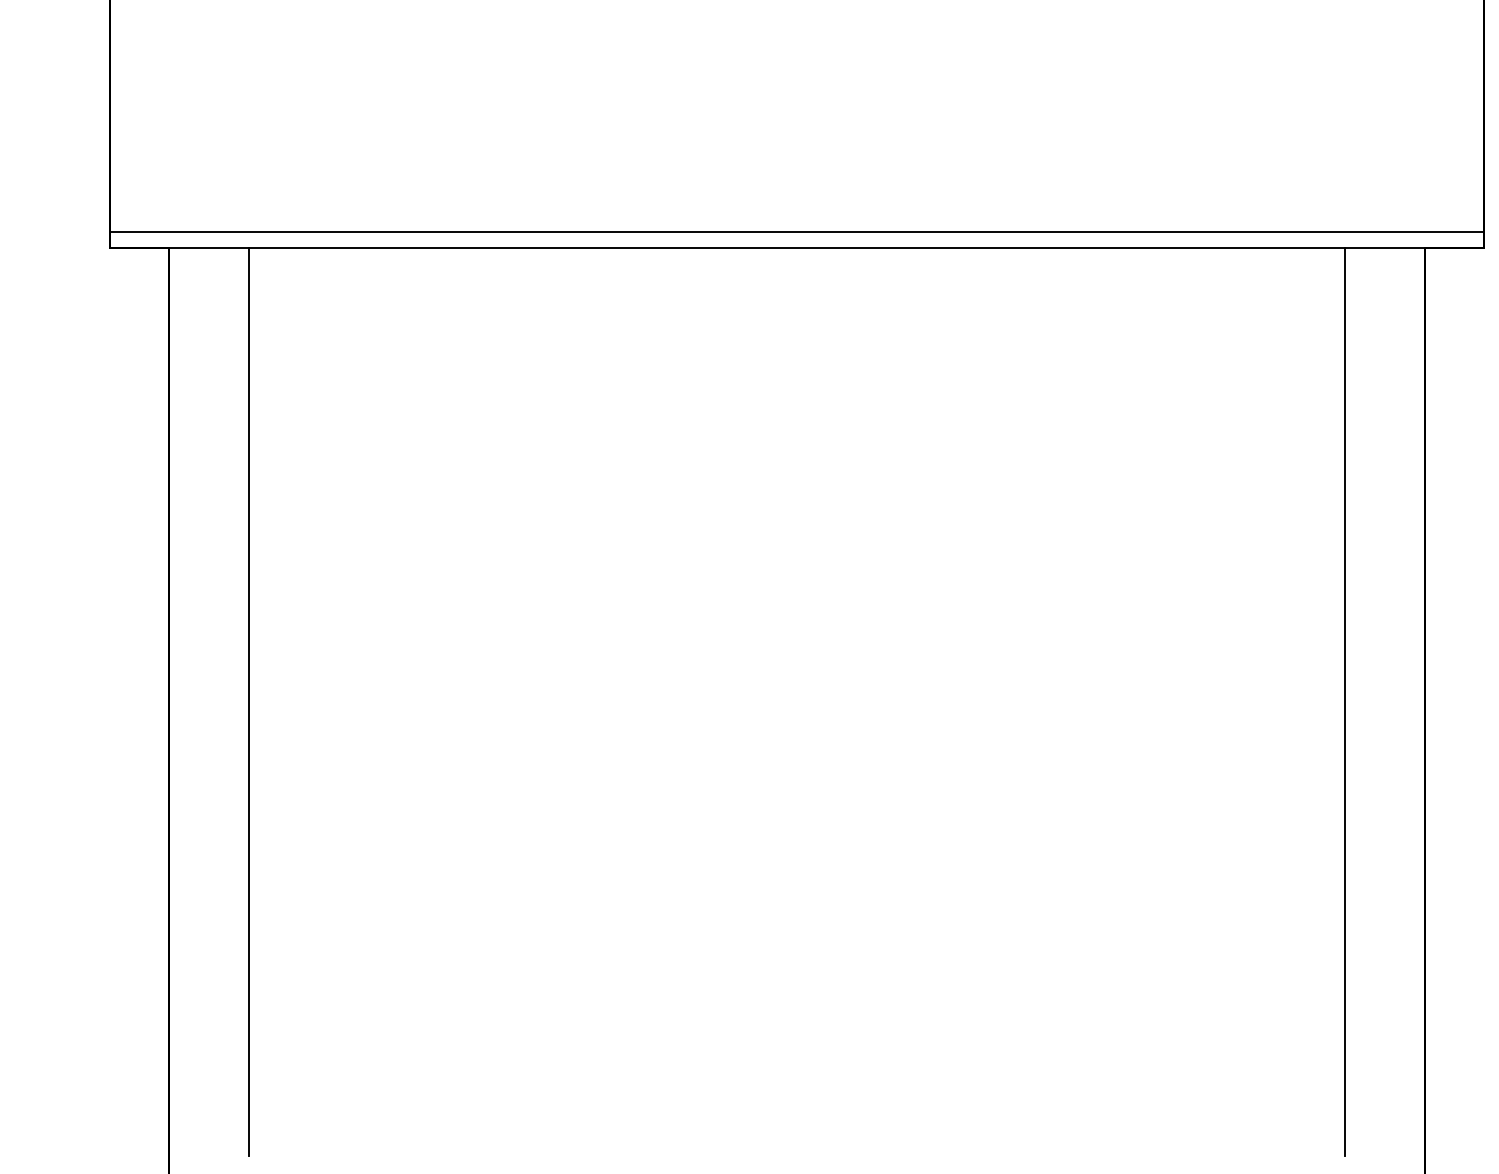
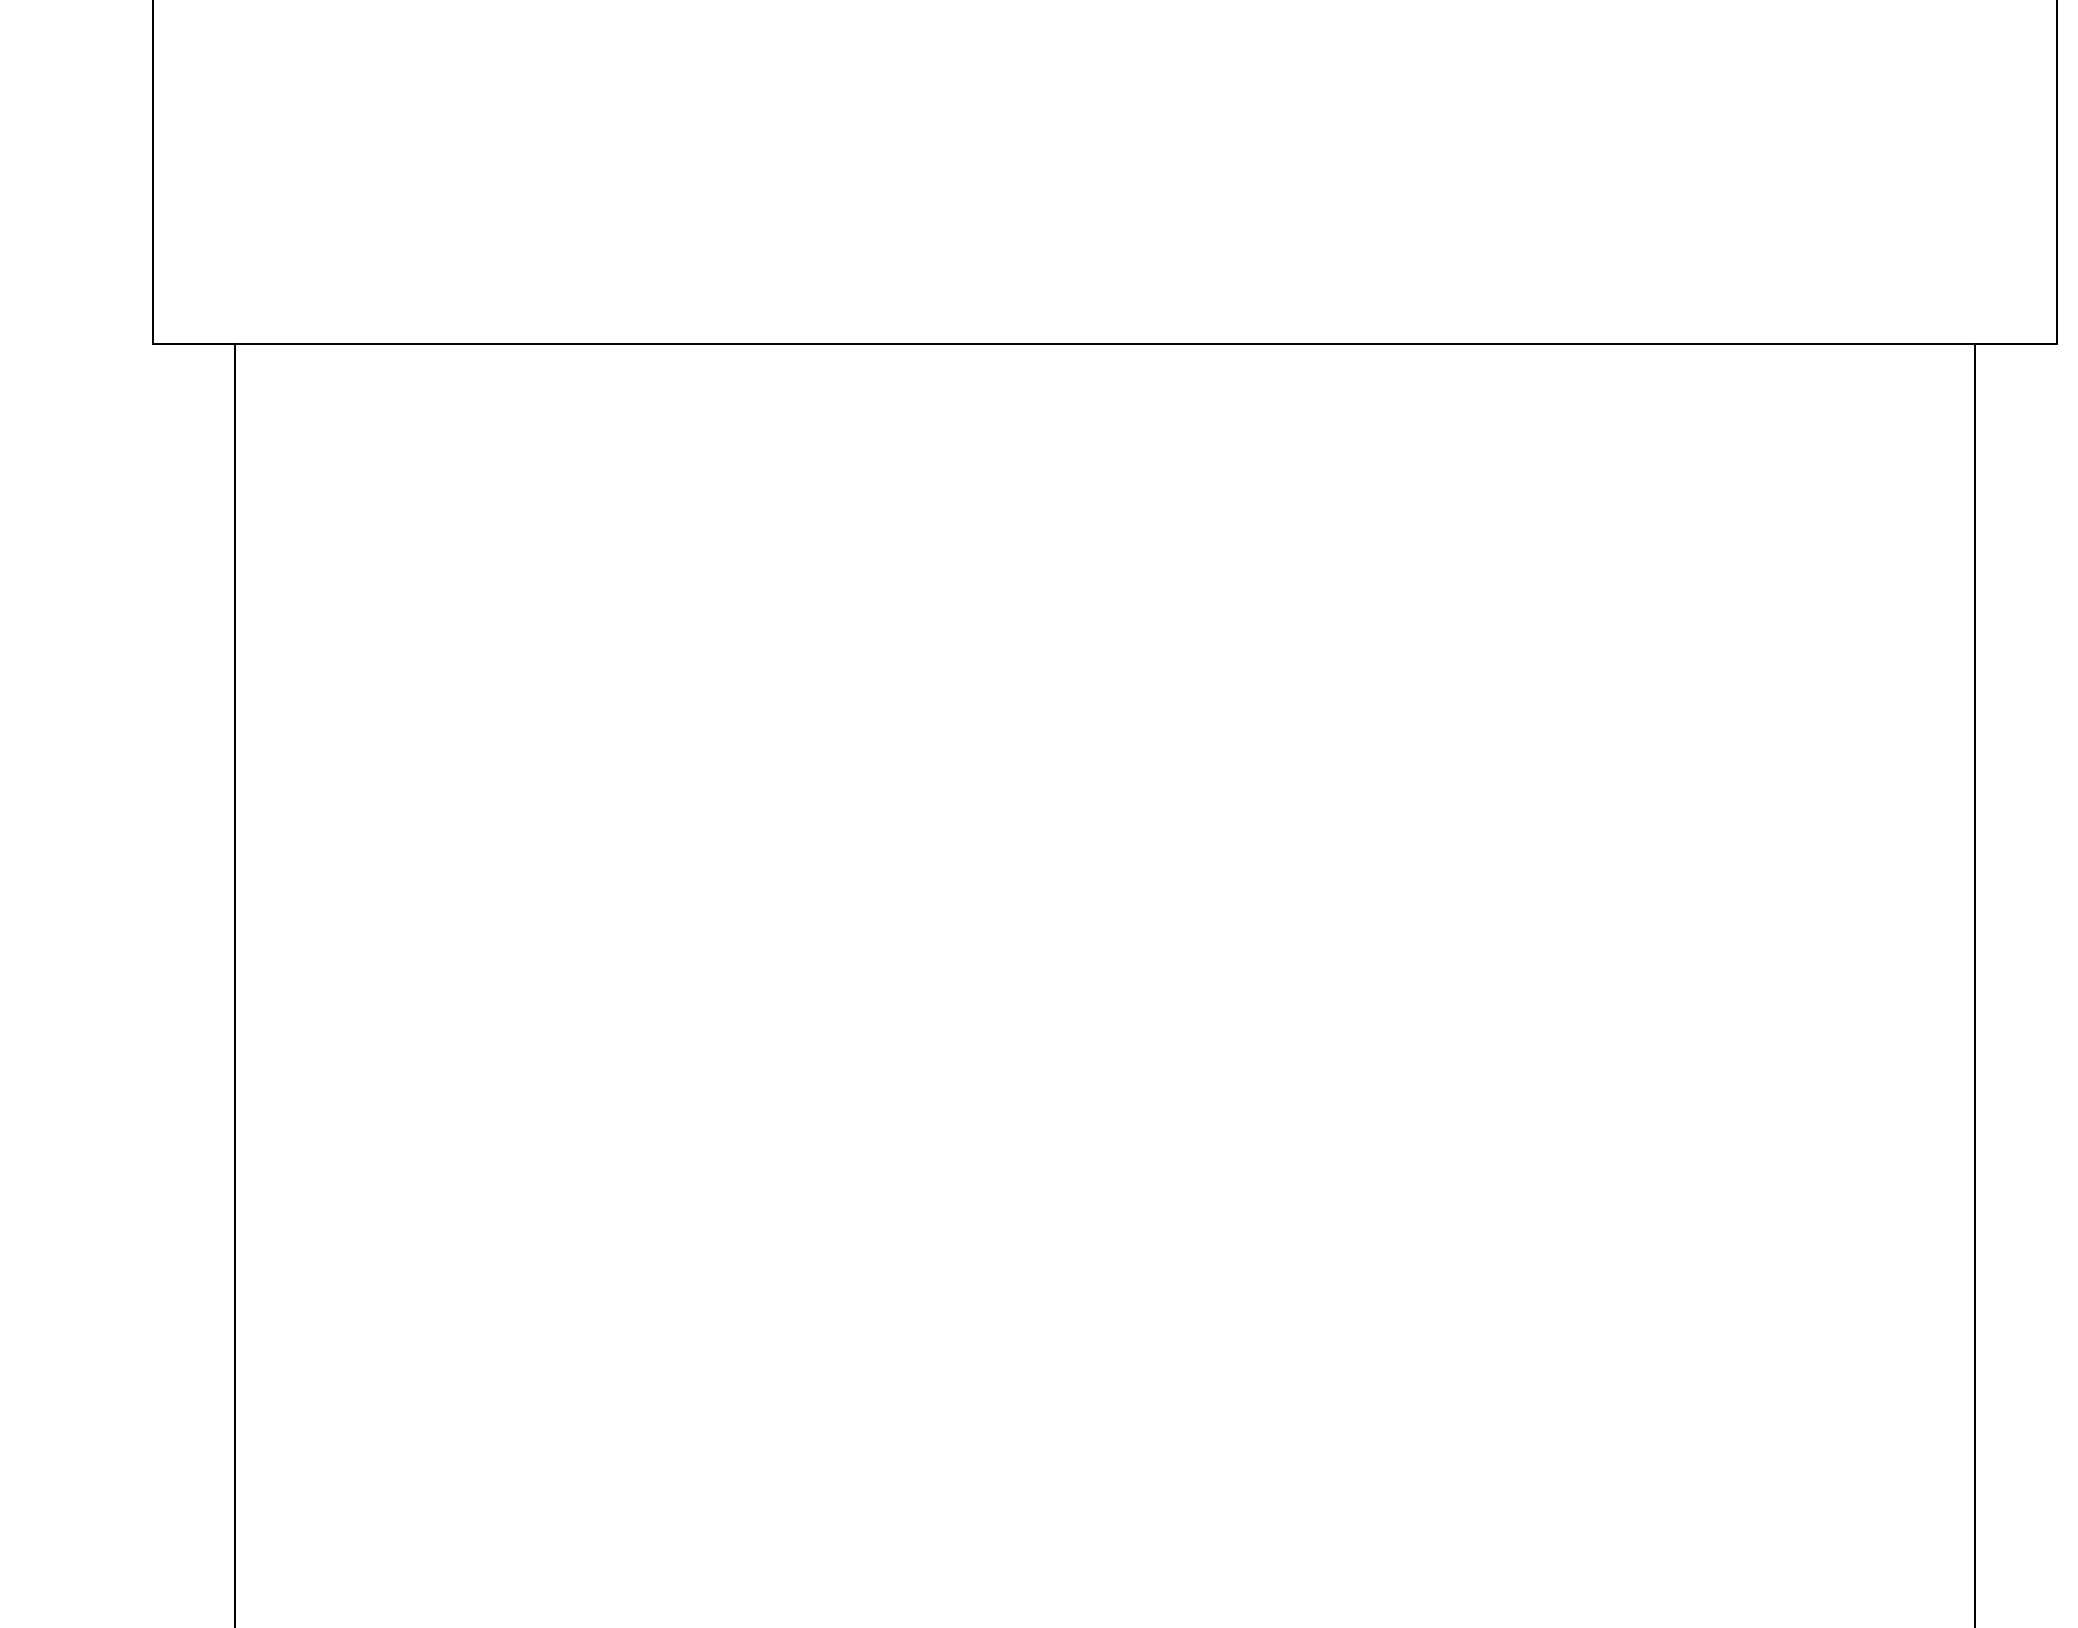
line: (796, 231) -> (1104, 321), removed
line: (249, 702) -> (345, 973), removed
line: (1344, 702) -> (1864, 973), removed

